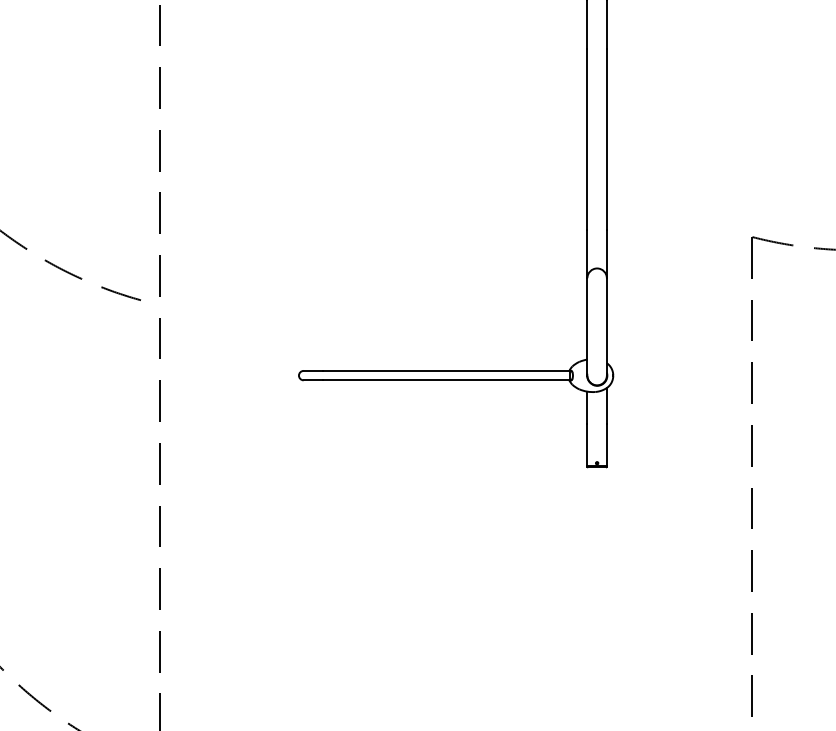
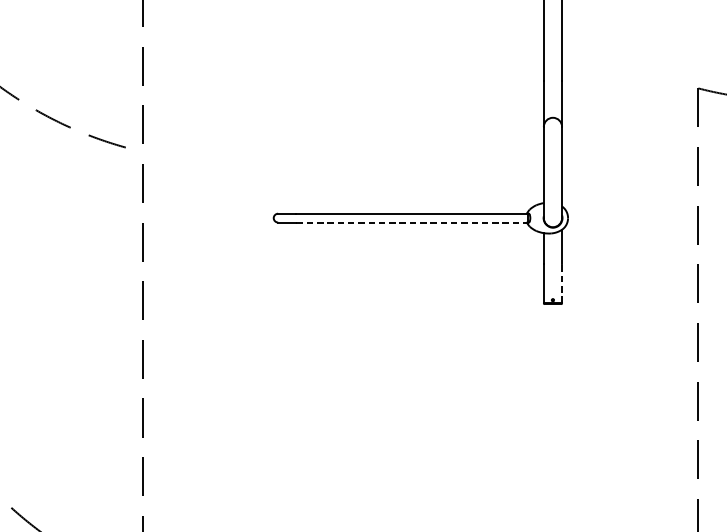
line: (446, 380) -> (411, 222), solid -> dashed
line: (606, 445) -> (561, 283), solid -> dashed

